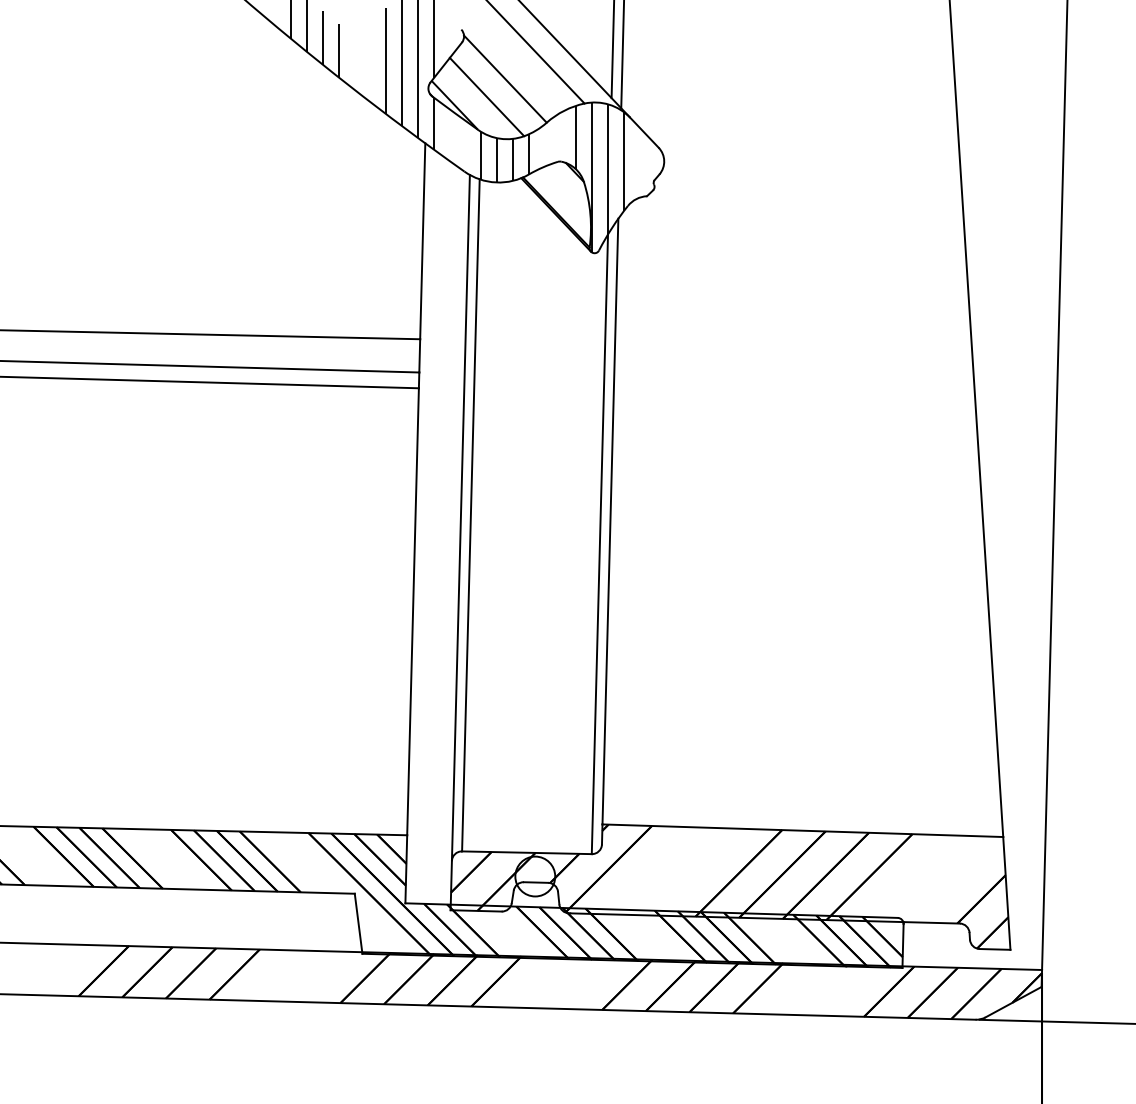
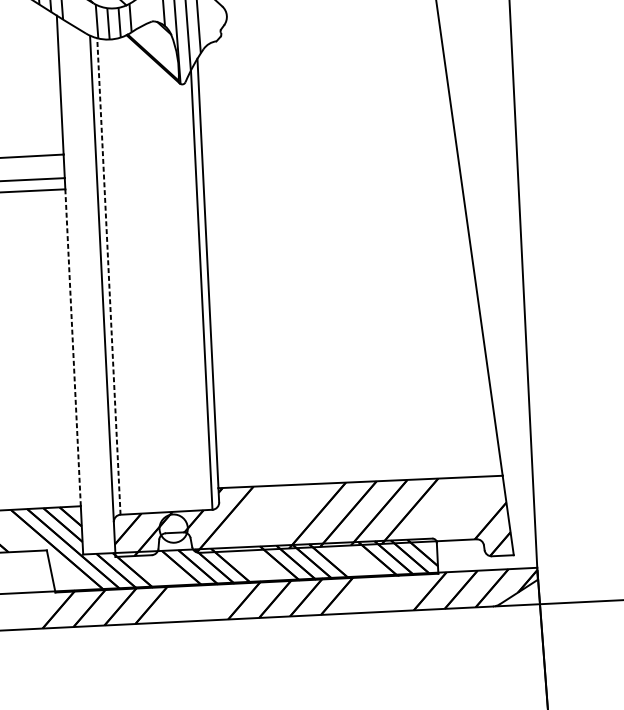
line: (470, 514) -> (108, 275), solid -> dashed
line: (413, 611) -> (73, 347), solid -> dashed

